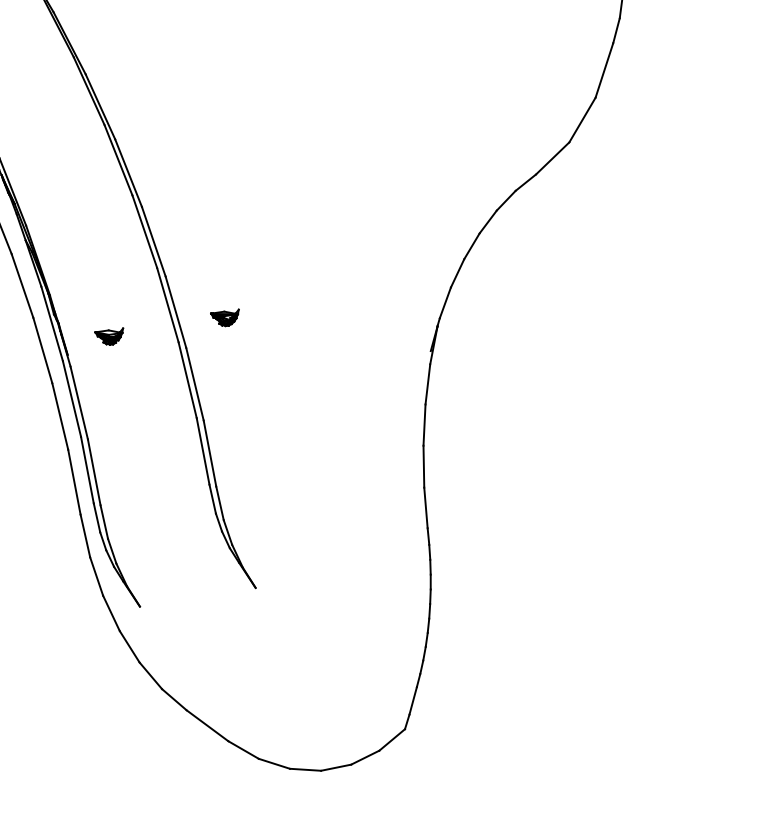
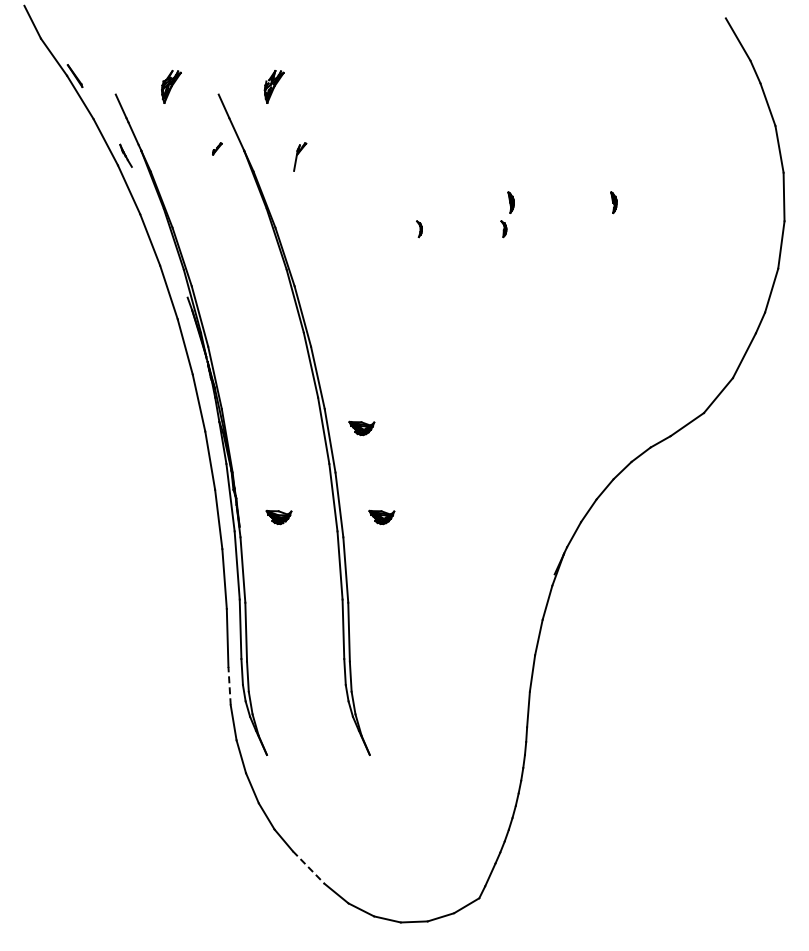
part: (186, 222) -> (361, 428), added
line: (85, 535) -> (229, 685), solid -> dashed
line: (207, 725) -> (308, 867), solid -> dashed

